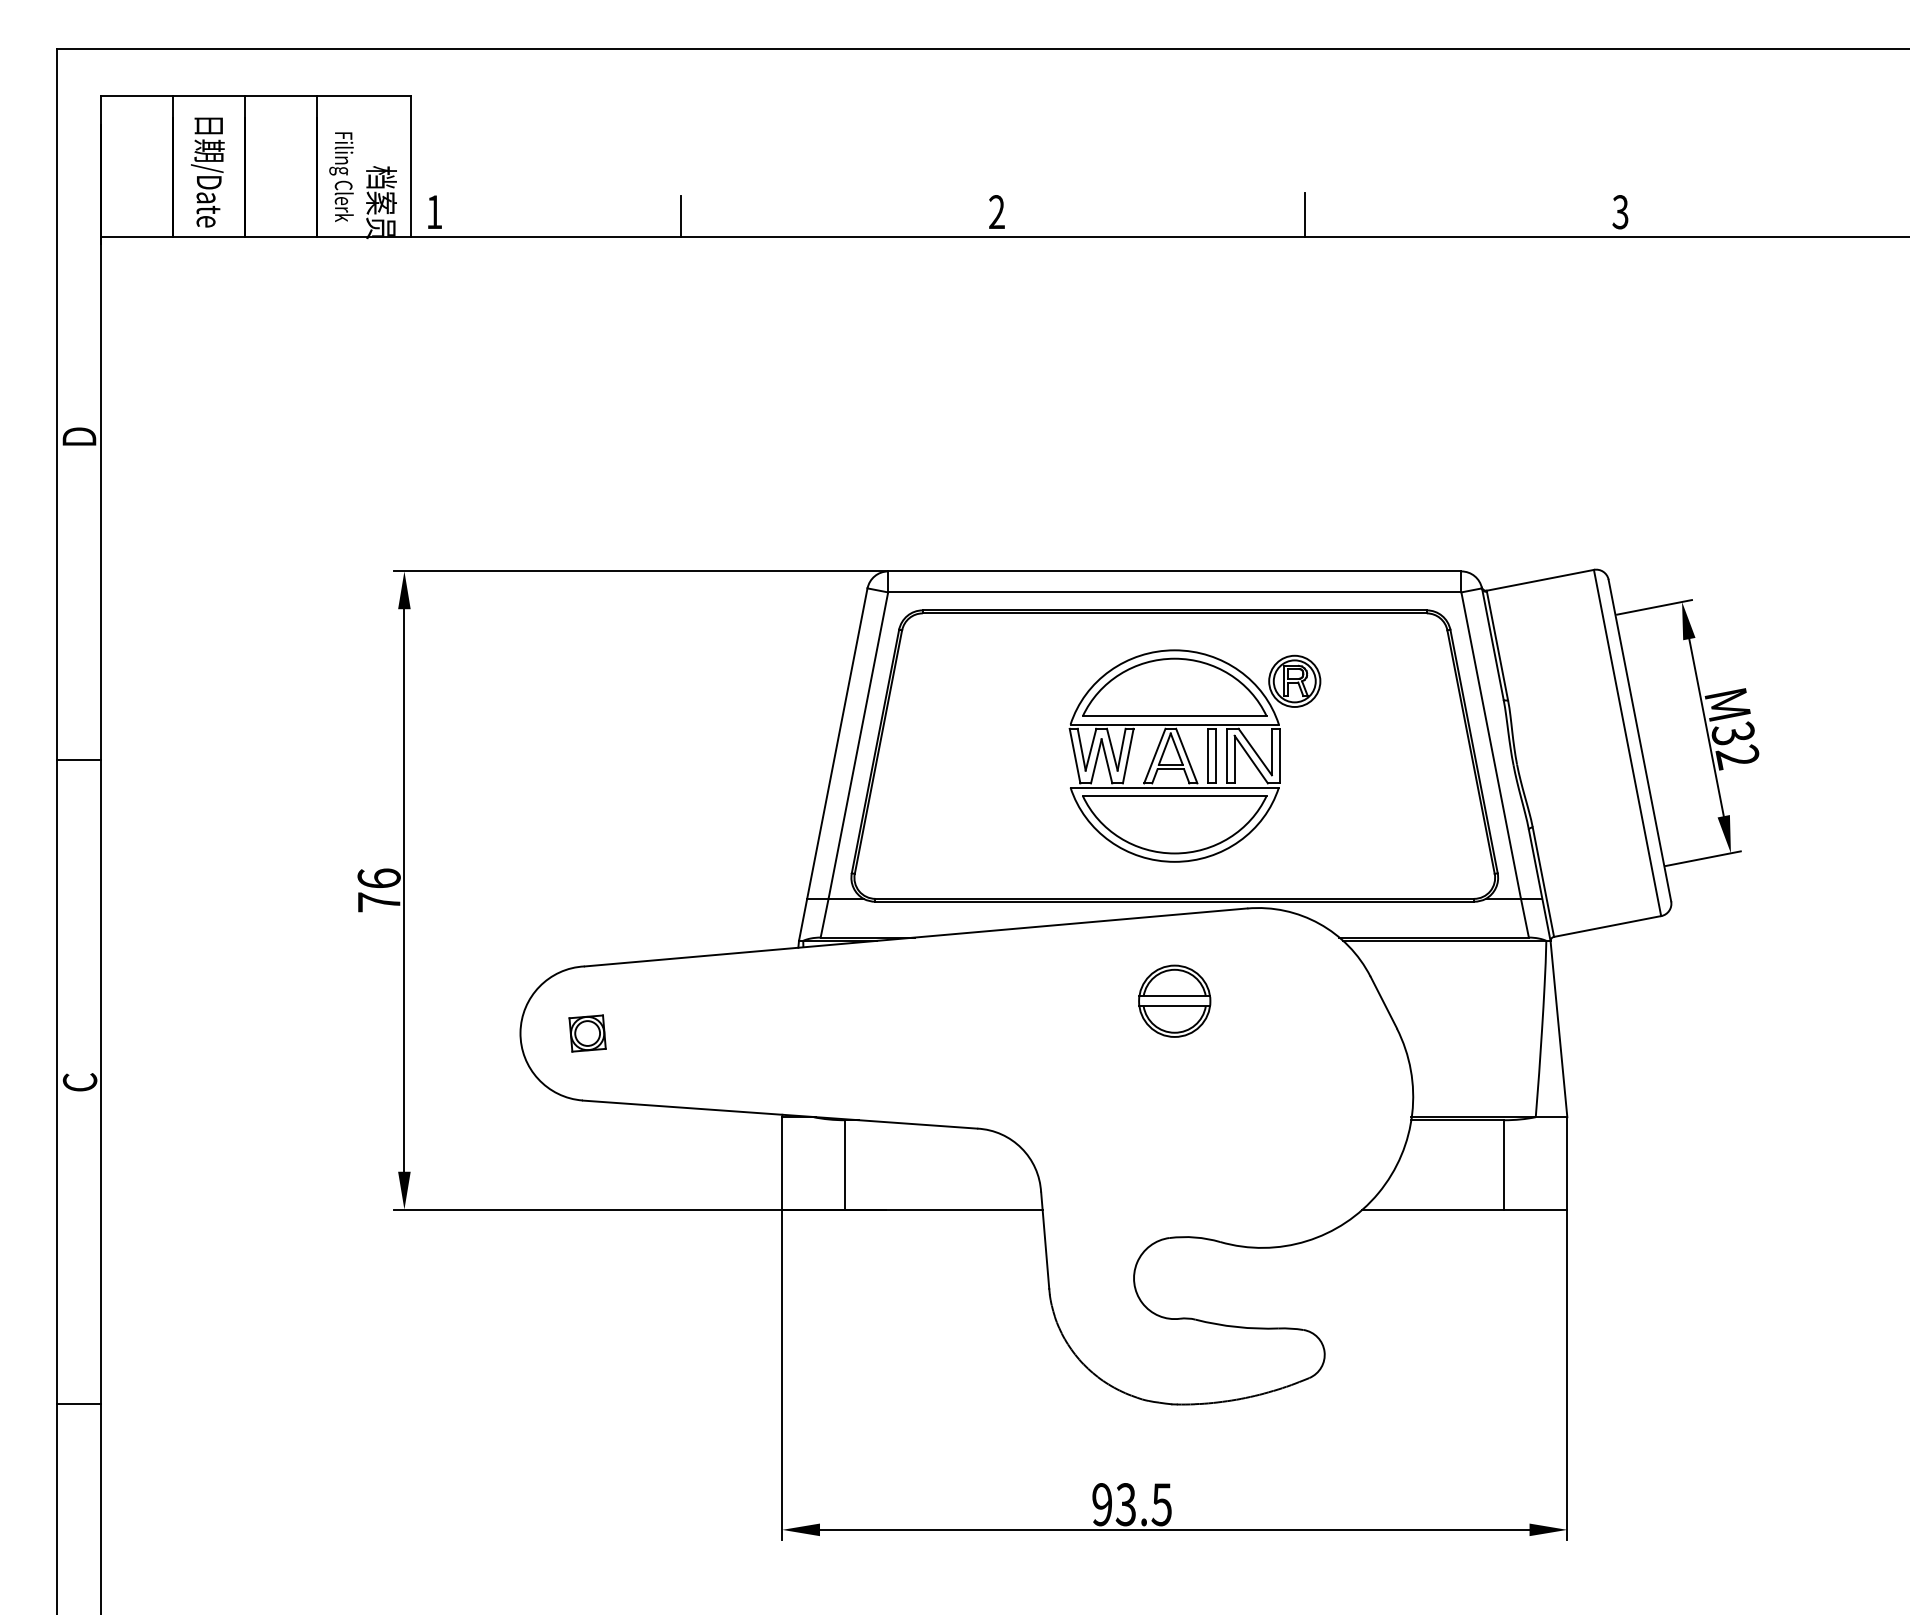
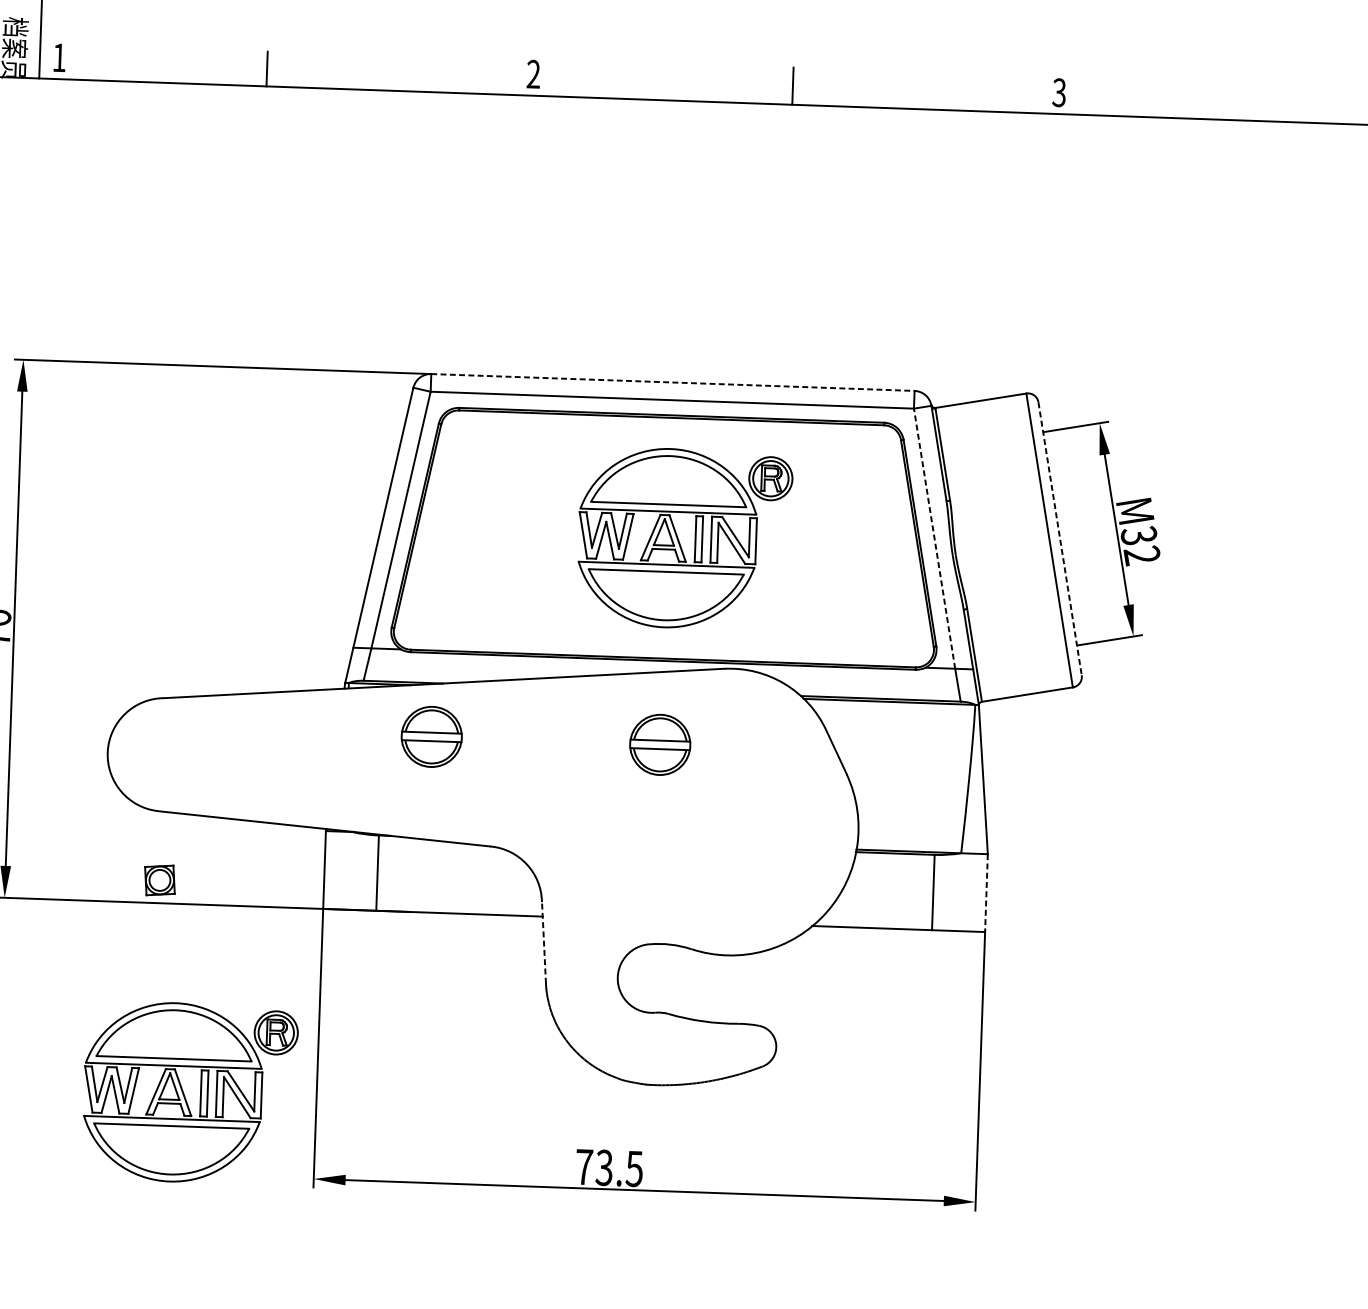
line: (1174, 571) -> (672, 382), solid -> dashed
line: (1639, 740) -> (1059, 538), solid -> dashed
line: (1491, 745) -> (934, 538), solid -> dashed
part: (903, 1000) -> (431, 736), added
part: (587, 1033) -> (159, 880), moved
line: (1567, 1163) -> (986, 893), solid -> dashed
line: (1045, 1240) -> (544, 942), solid -> dashed
part: (625, 1434) -> (184, 1093), added
text: (1102, 1504) -> (584, 1167), 93.5 -> 73.5

